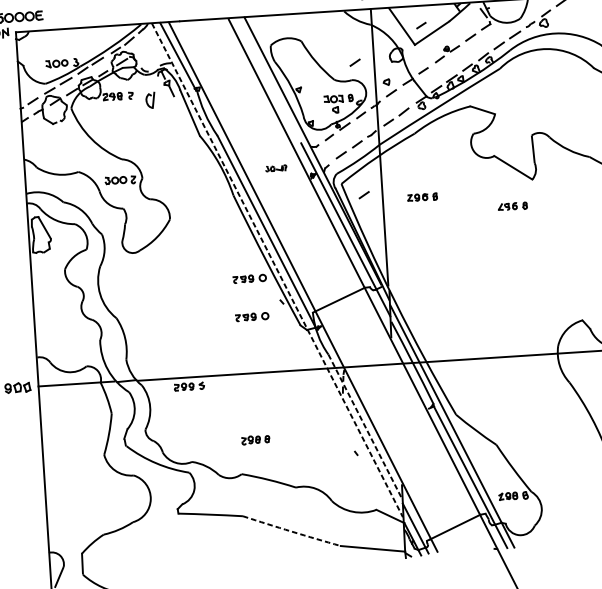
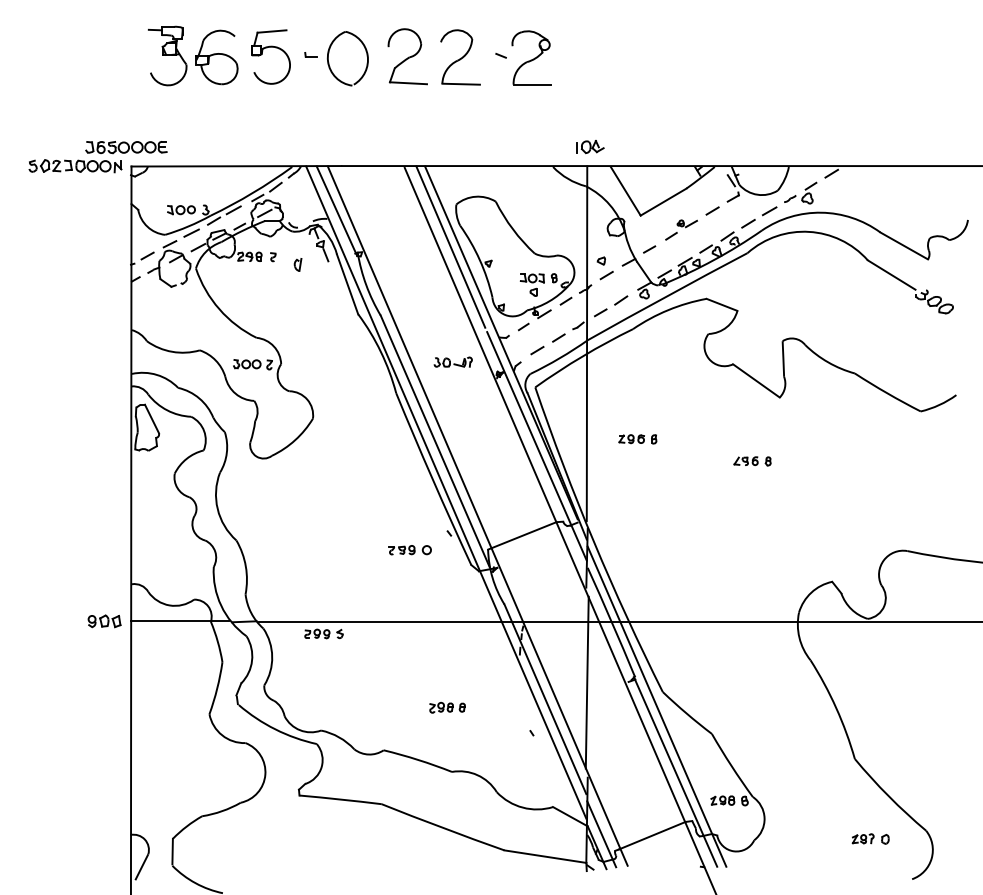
line: (421, 25) -> (650, 191), removed
line: (354, 62) -> (562, 233), removed
line: (268, 78) -> (450, 246), added
part: (150, 100) -> (297, 264), size x0.62
part: (275, 167) -> (452, 361), size x1.43
line: (364, 195) -> (563, 403), removed
part: (422, 197) -> (637, 439), moved
part: (512, 206) -> (752, 461), moved
line: (277, 270) -> (446, 492), dashed -> solid
part: (249, 279) -> (409, 501), removed
line: (396, 411) -> (586, 682), added
line: (365, 426) -> (545, 699), dashed -> solid
part: (255, 439) -> (447, 707), moved
arc: (291, 531) -> (442, 827), dashed -> solid

